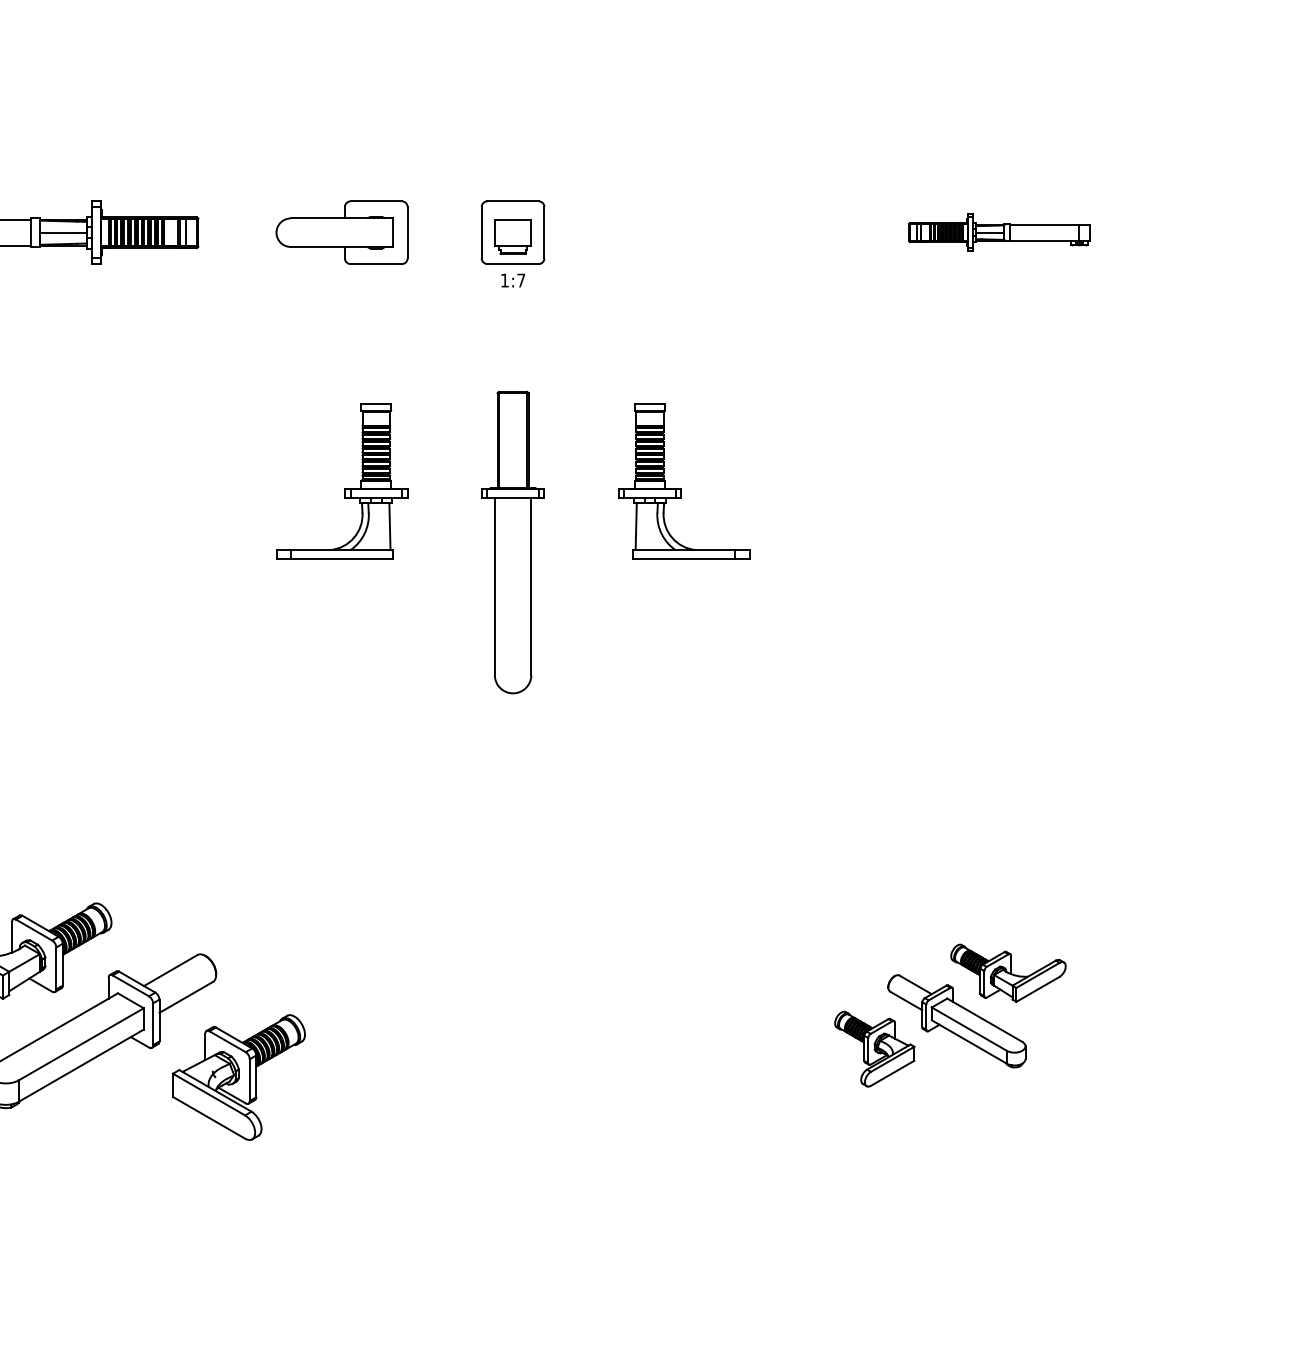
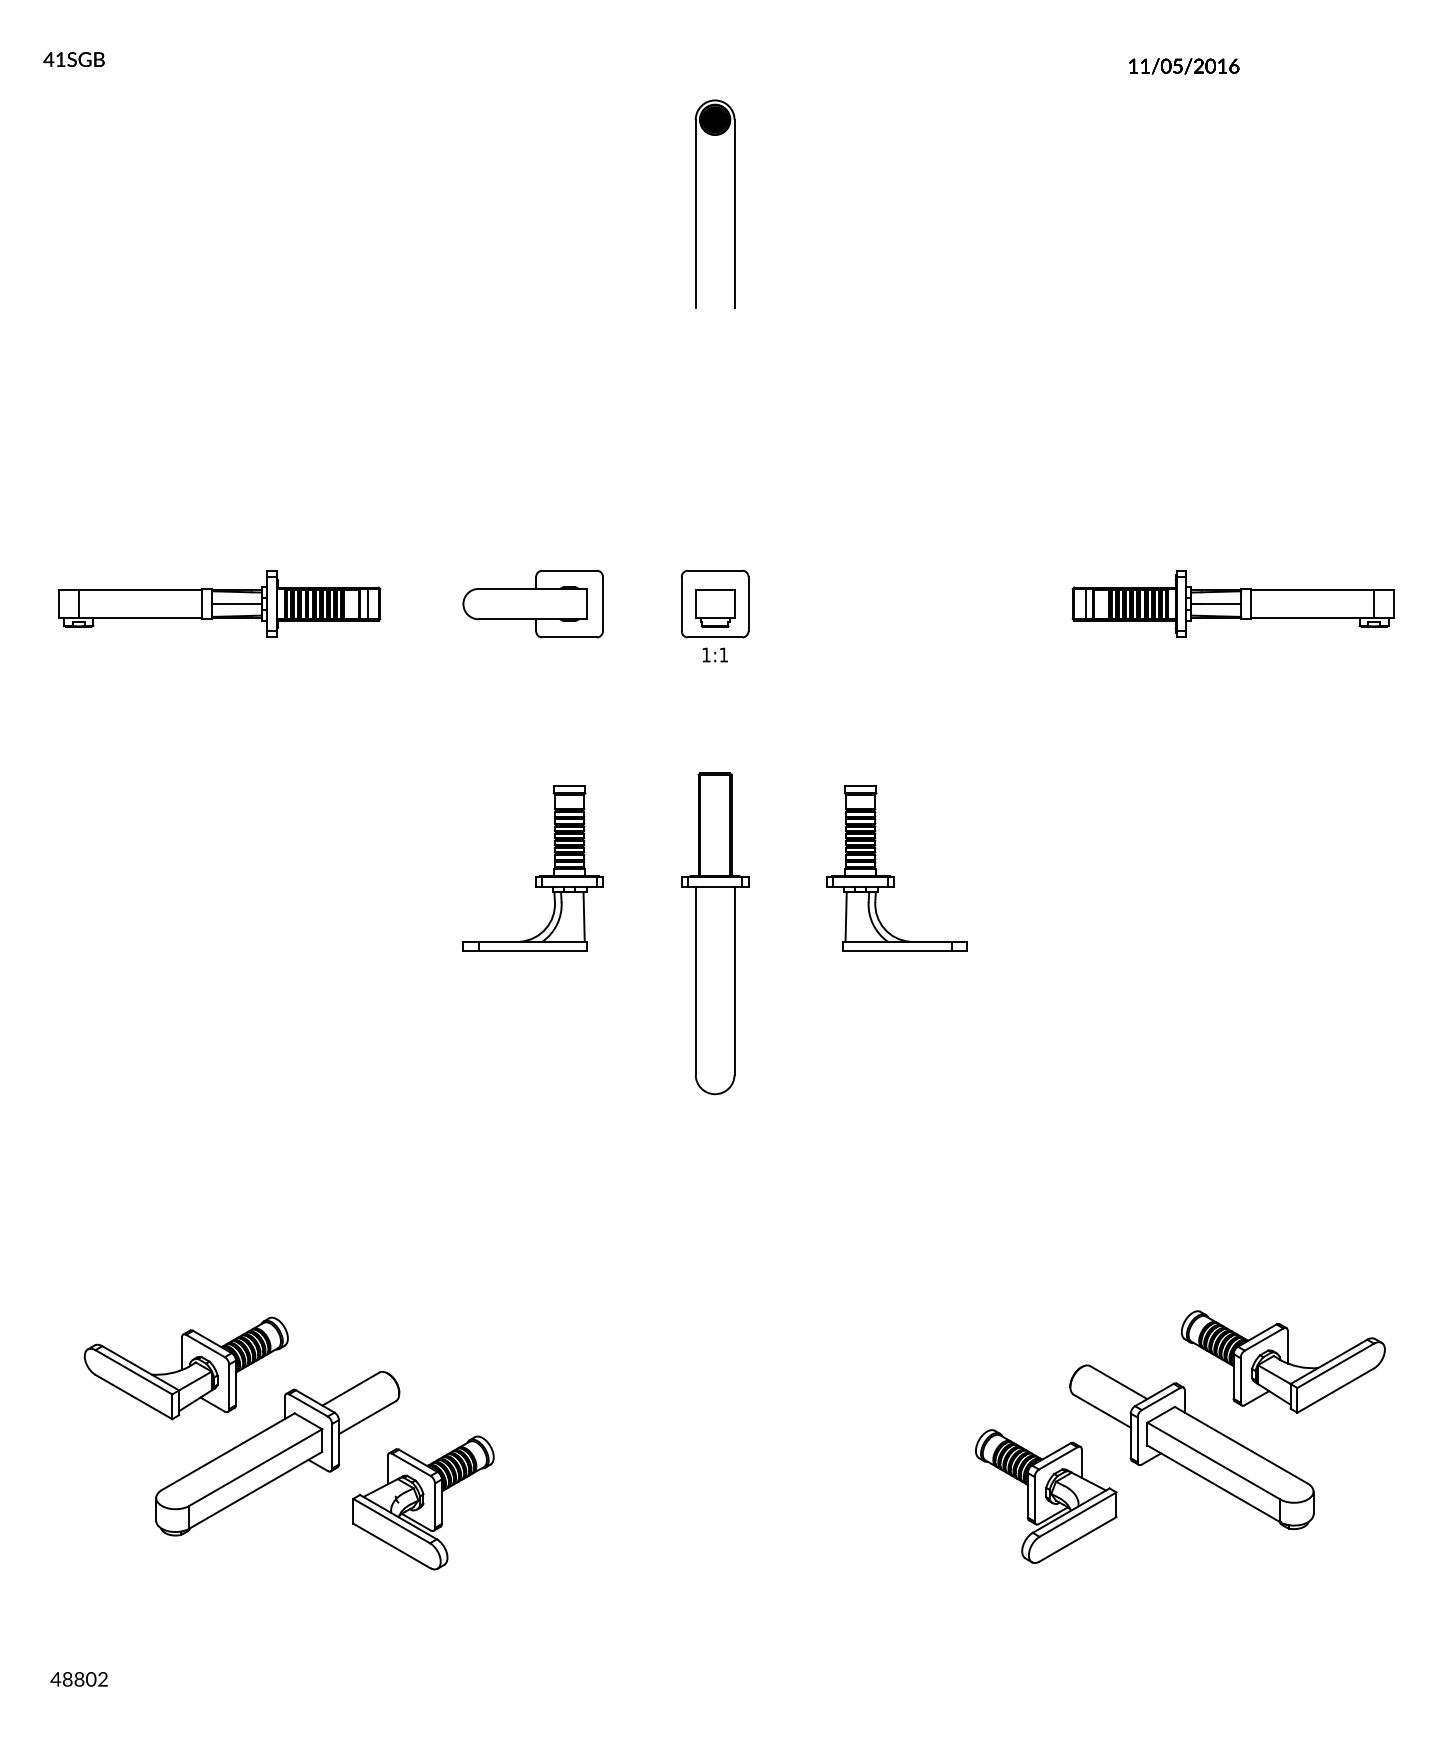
part: (999, 232) -> (1232, 603), size x1.67
text: (520, 280) -> (723, 654), 1:7 -> 1:1
part: (950, 1015) -> (1180, 1436), size x1.67

